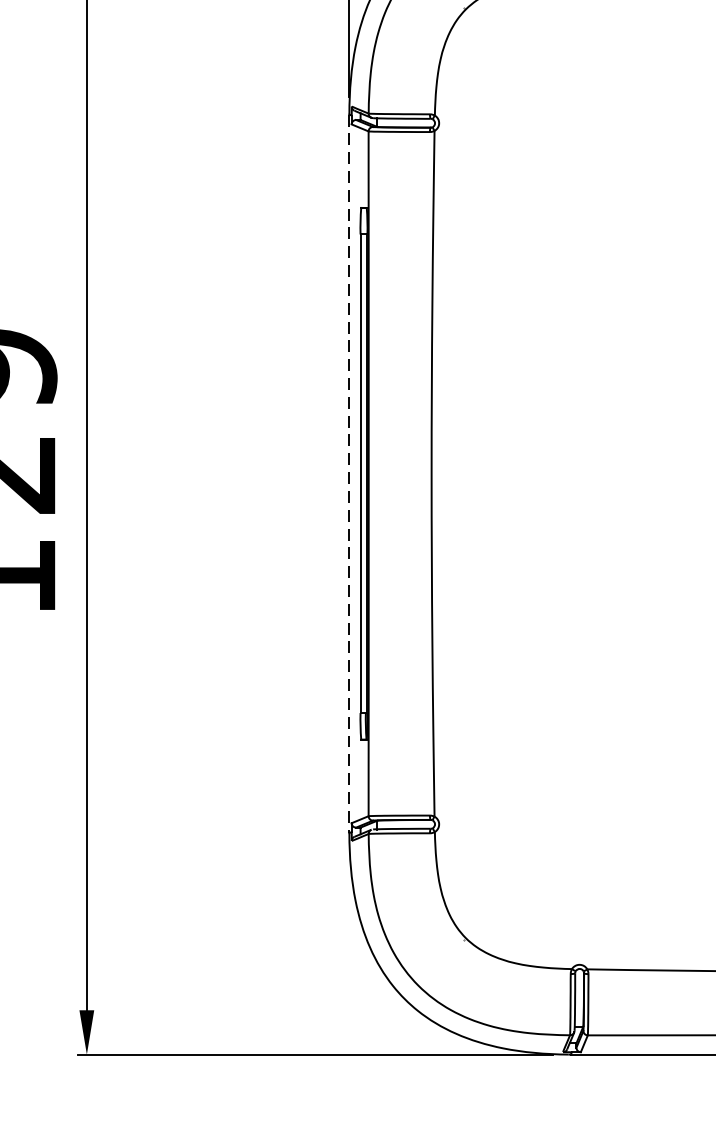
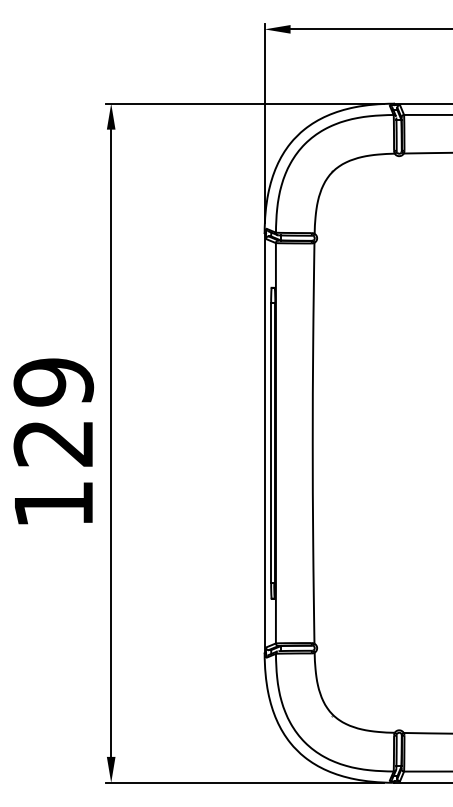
line: (349, 474) -> (264, 443), dashed -> solid

